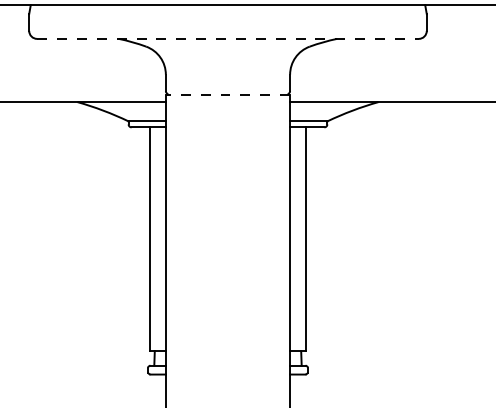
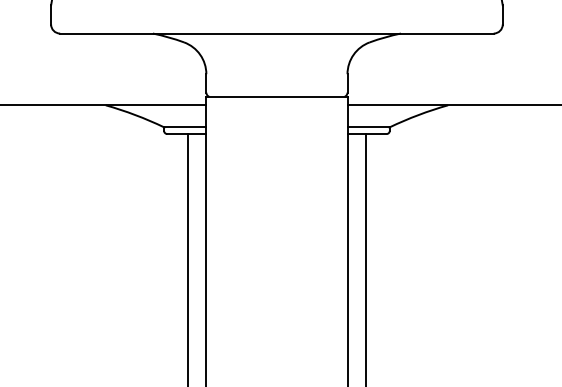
line: (227, 38) -> (276, 33), dashed -> solid
line: (227, 94) -> (276, 96), dashed -> solid

